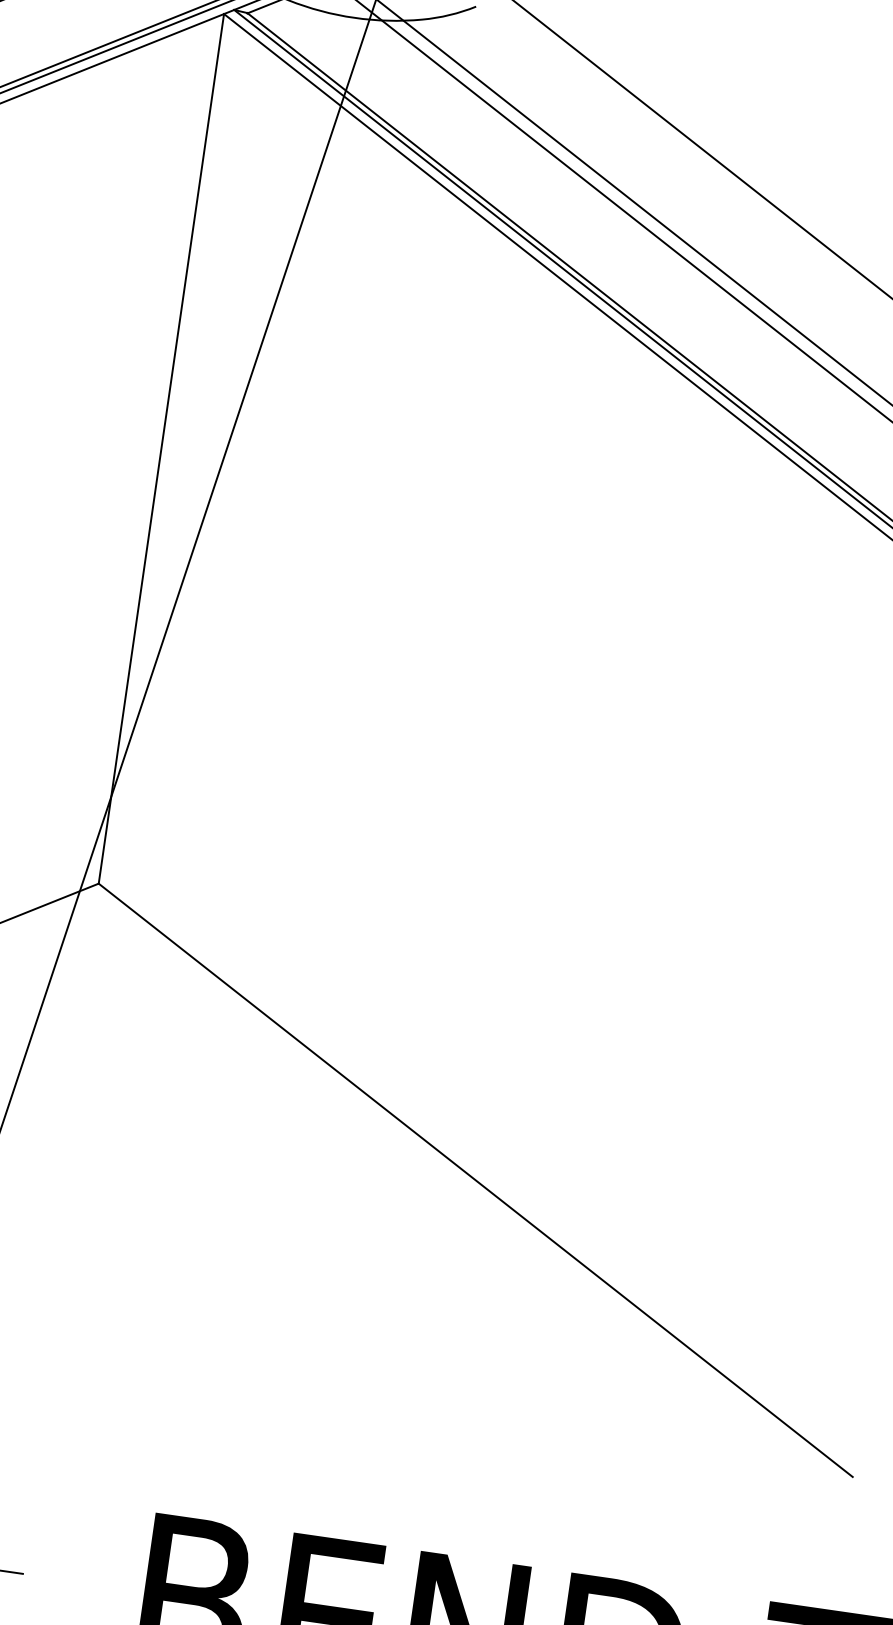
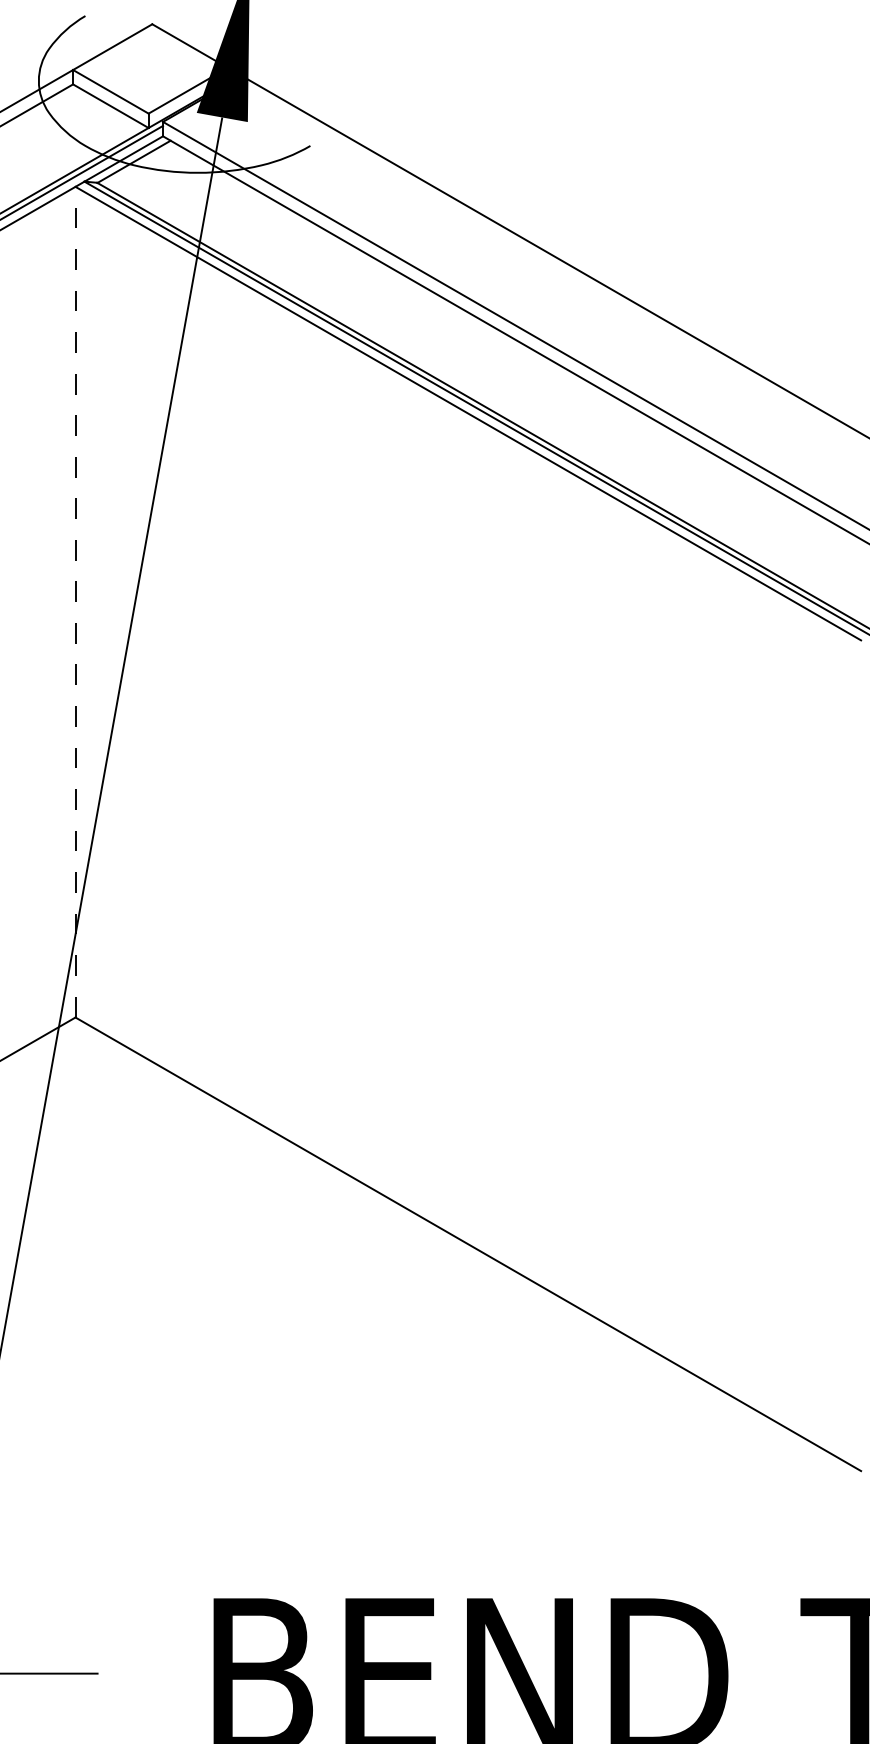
line: (161, 448) -> (75, 601), solid -> dashed

